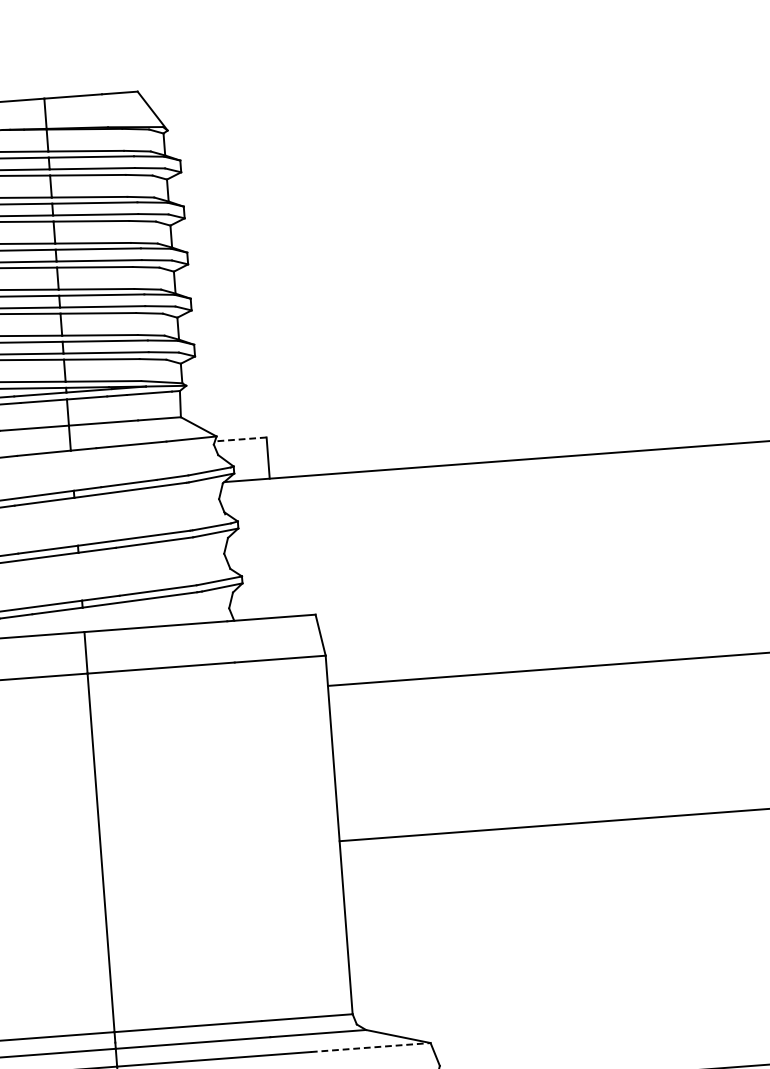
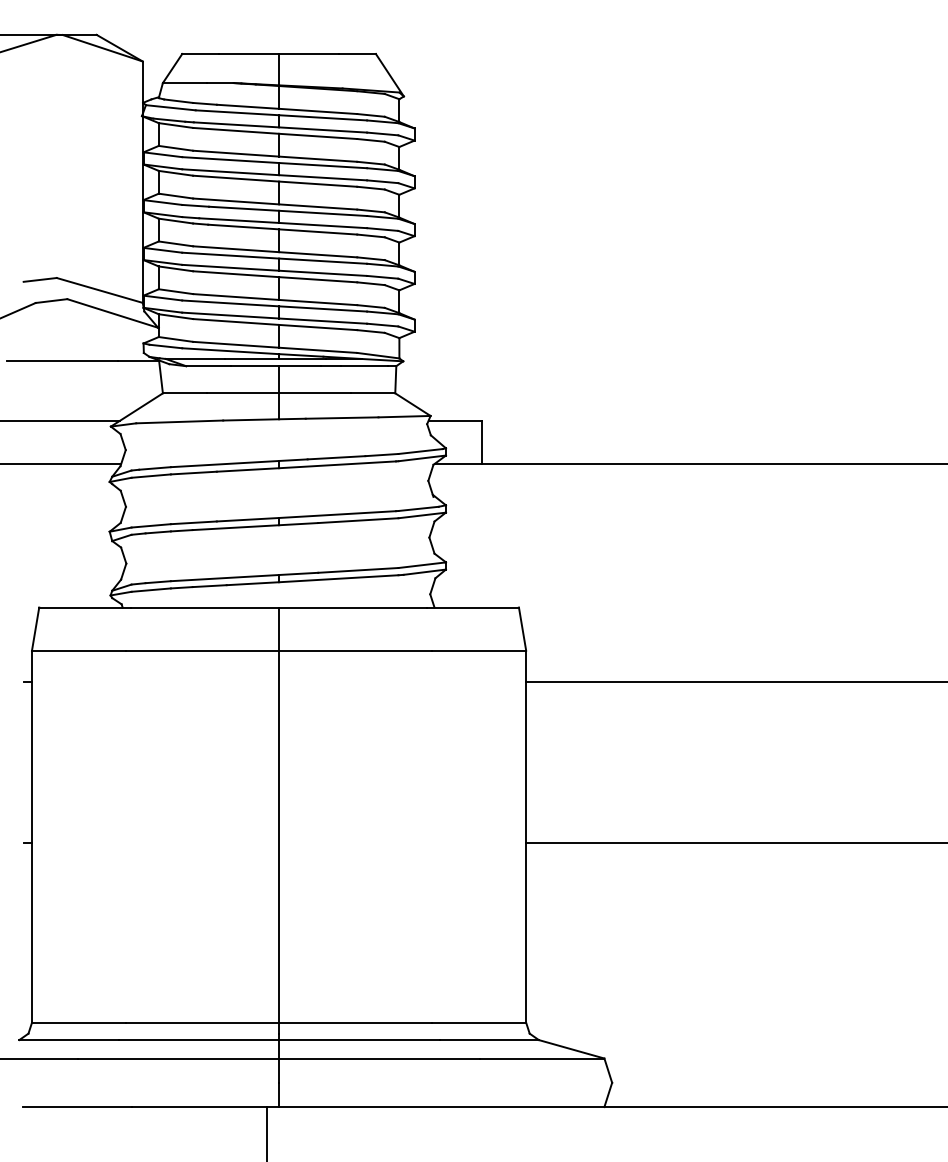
line: (240, 439) -> (455, 420), dashed -> solid
line: (370, 1047) -> (542, 1058), dashed -> solid

